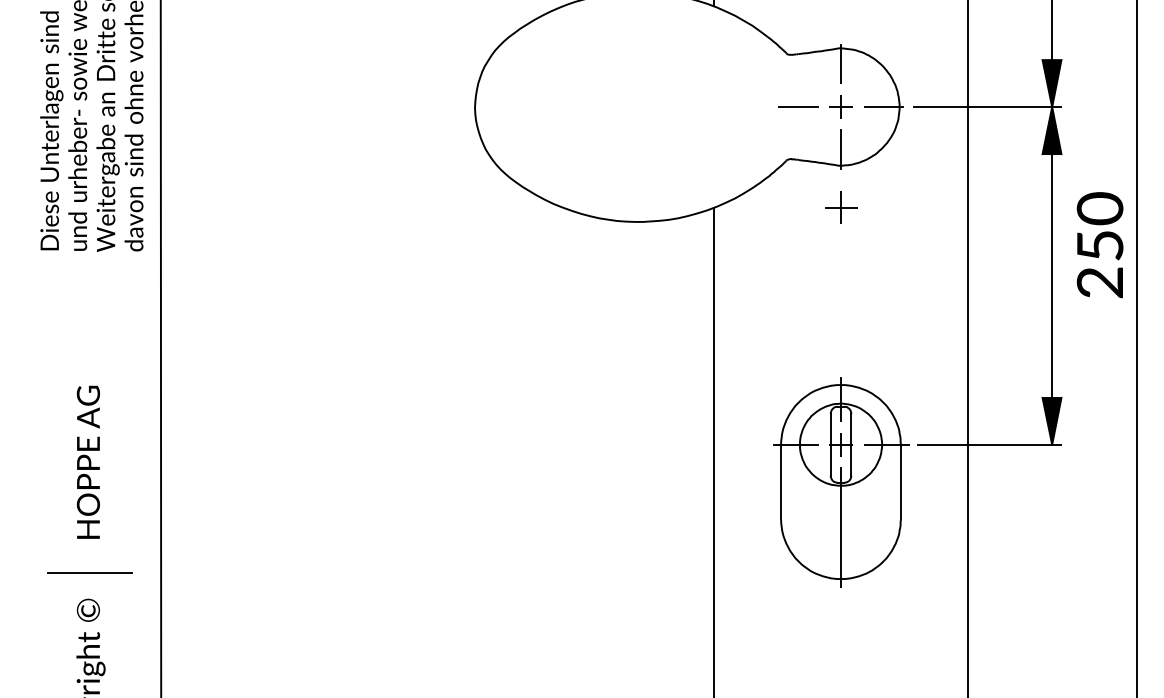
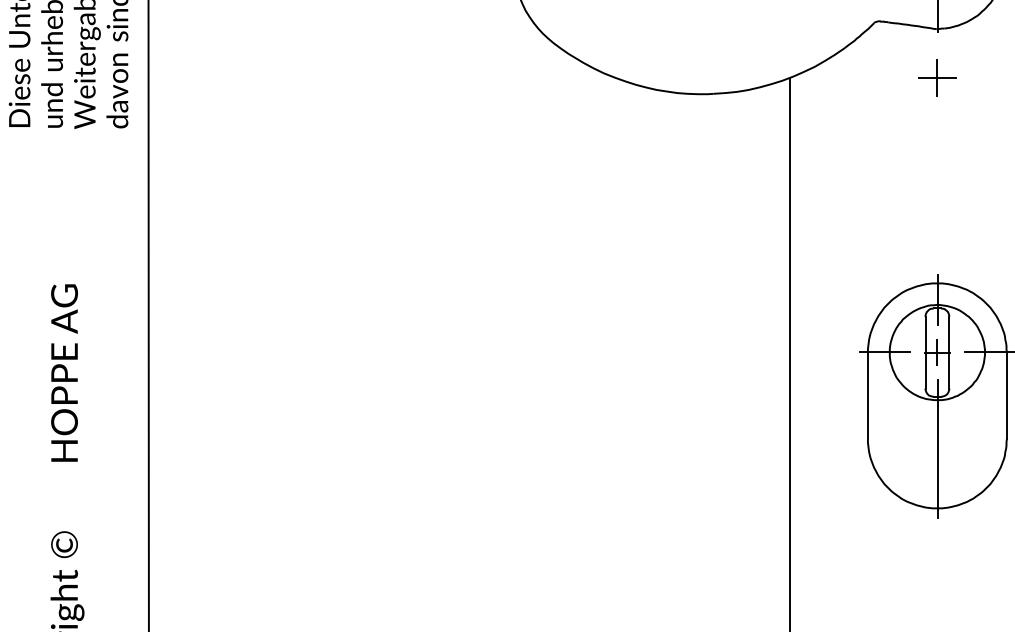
line: (89, 572) -> (65, 500), removed

